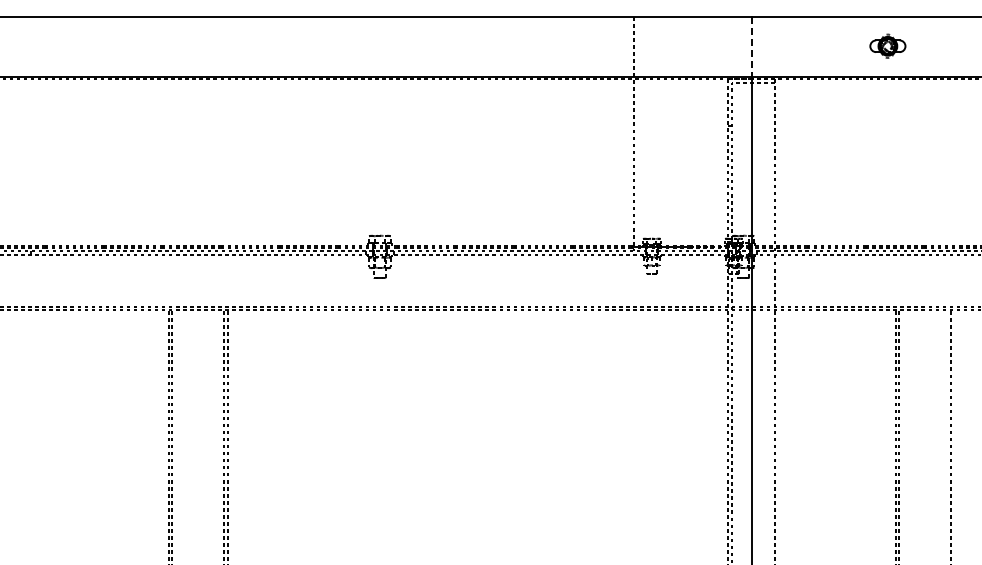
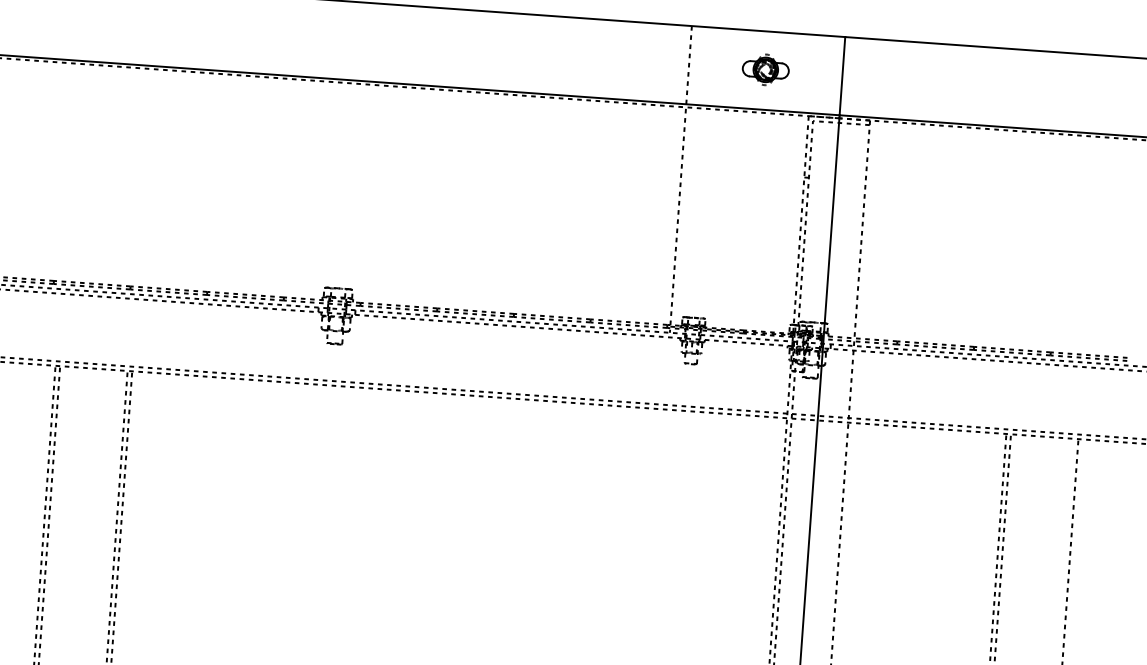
part: (887, 45) -> (765, 68), moved
line: (751, 46) -> (842, 75), dashed -> solid

